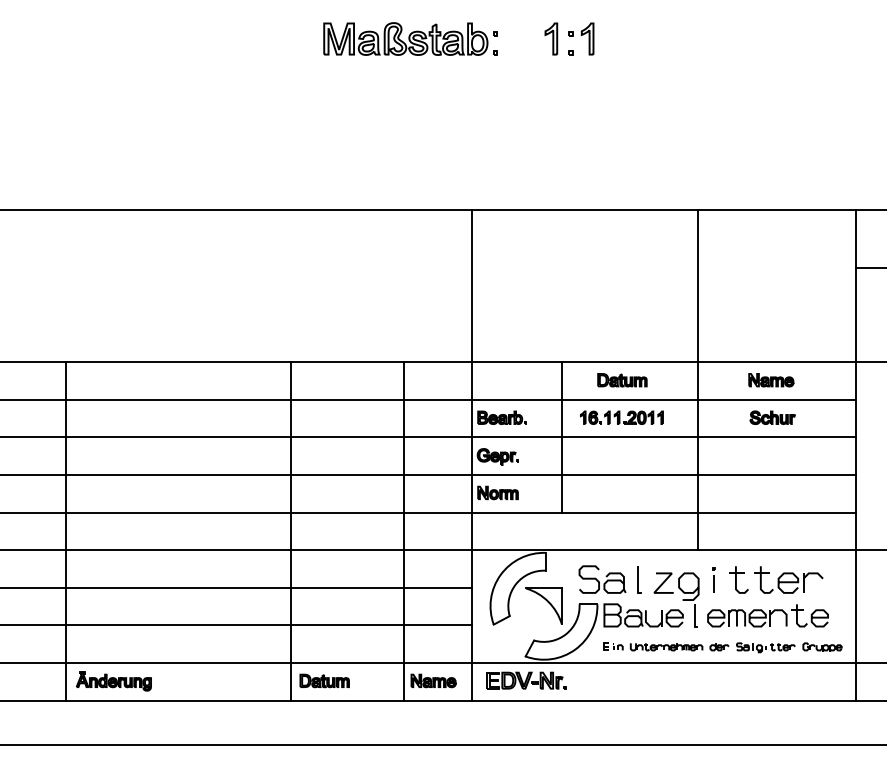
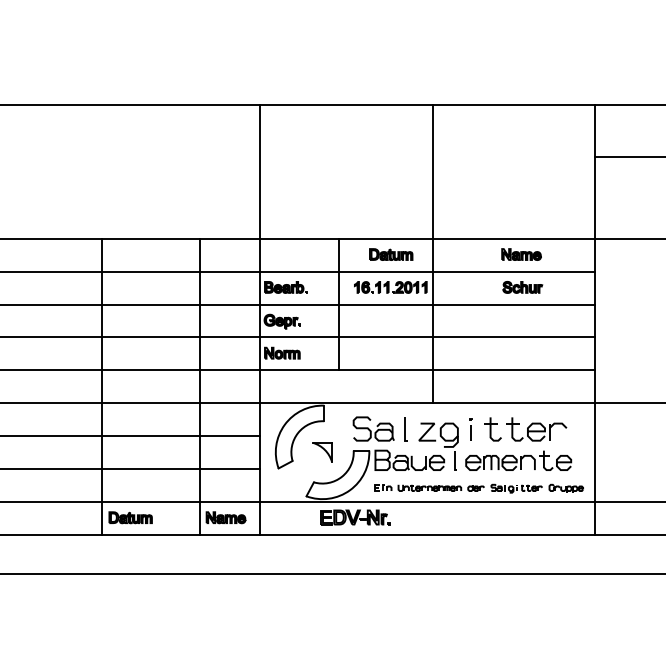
line: (697, 379) -> (432, 253), moved
part: (543, 605) -> (322, 451), size x0.6
part: (526, 680) -> (355, 517), moved

